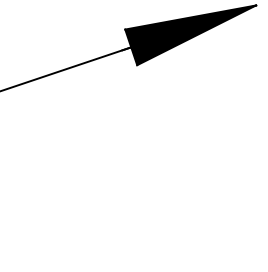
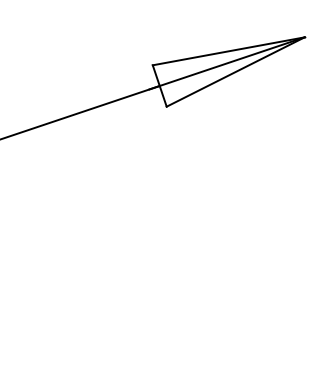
fill: (190, 34) -> (228, 71), removed

